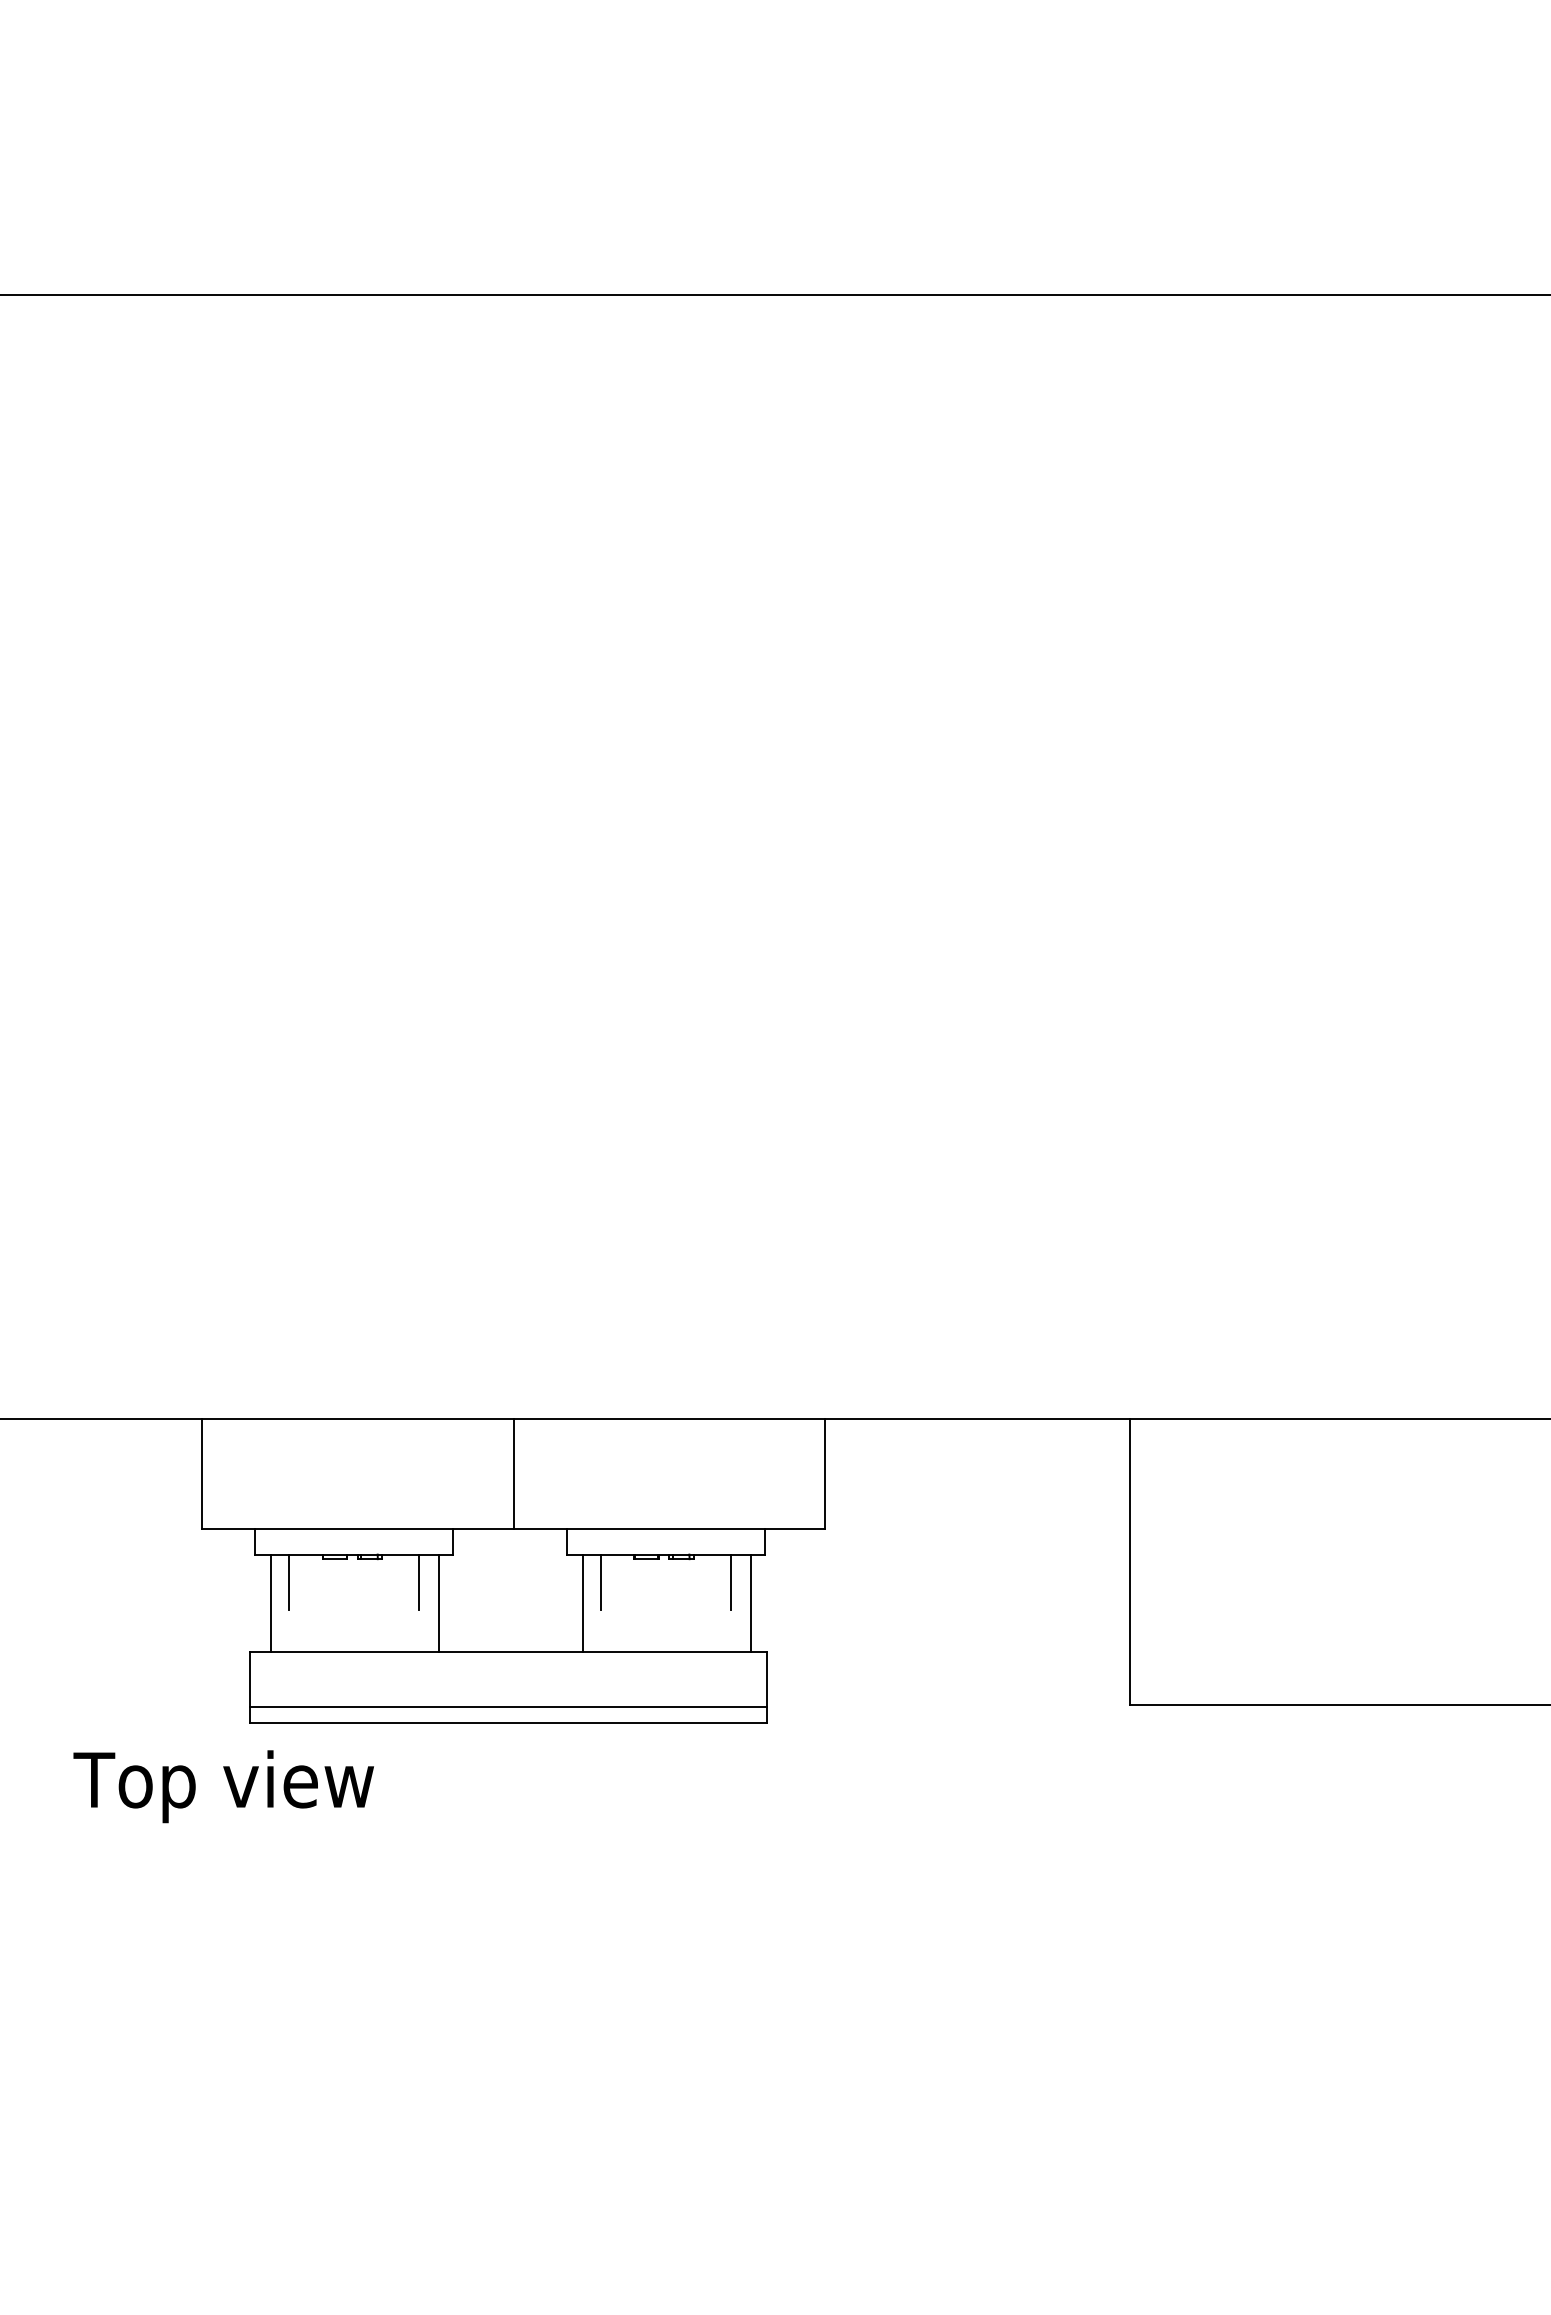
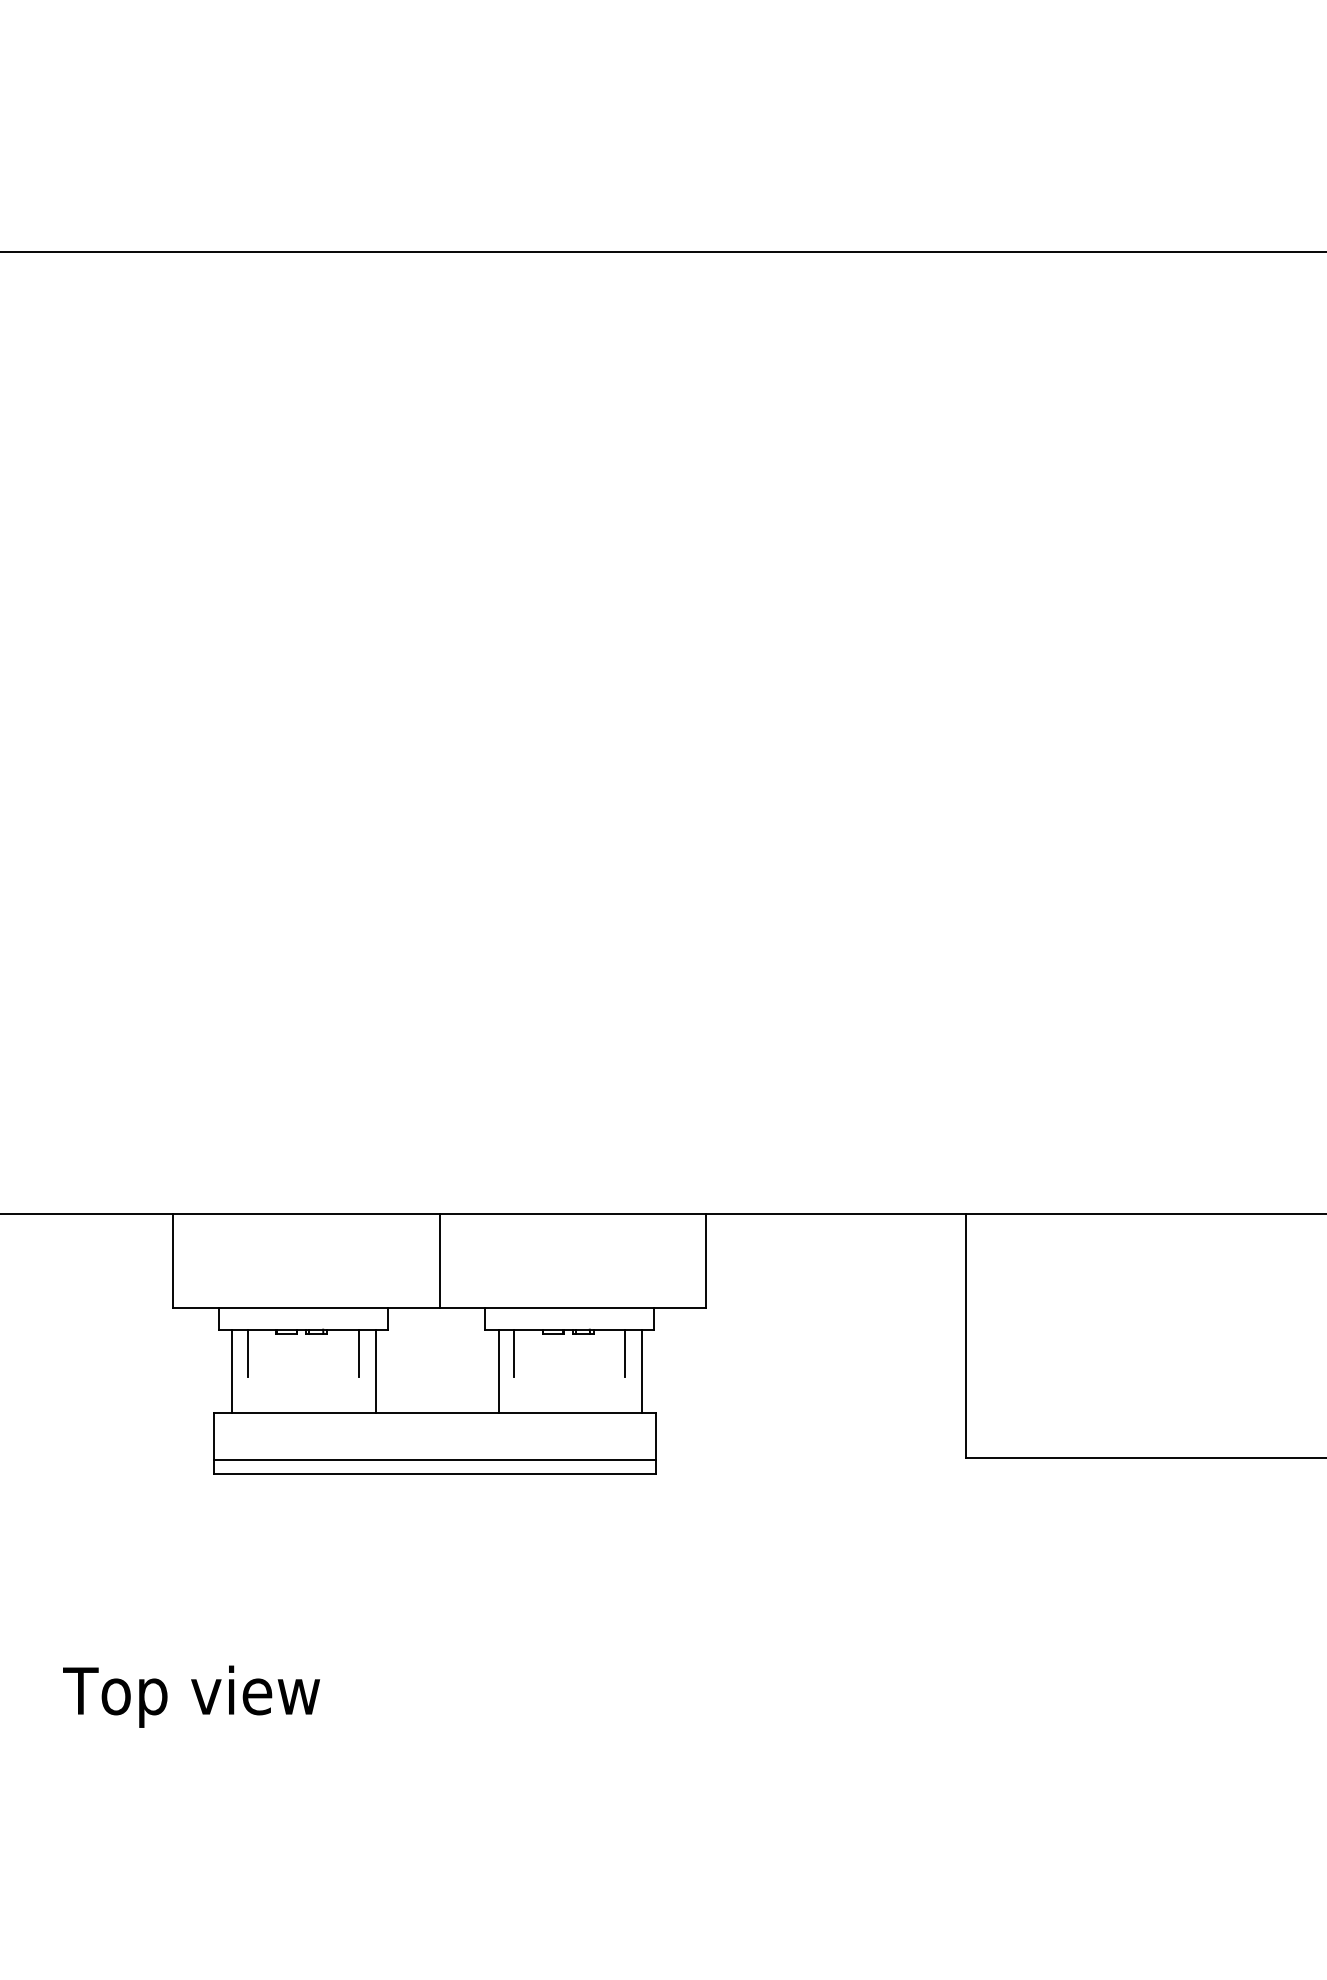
text: (223, 1786) -> (191, 1696), moved

